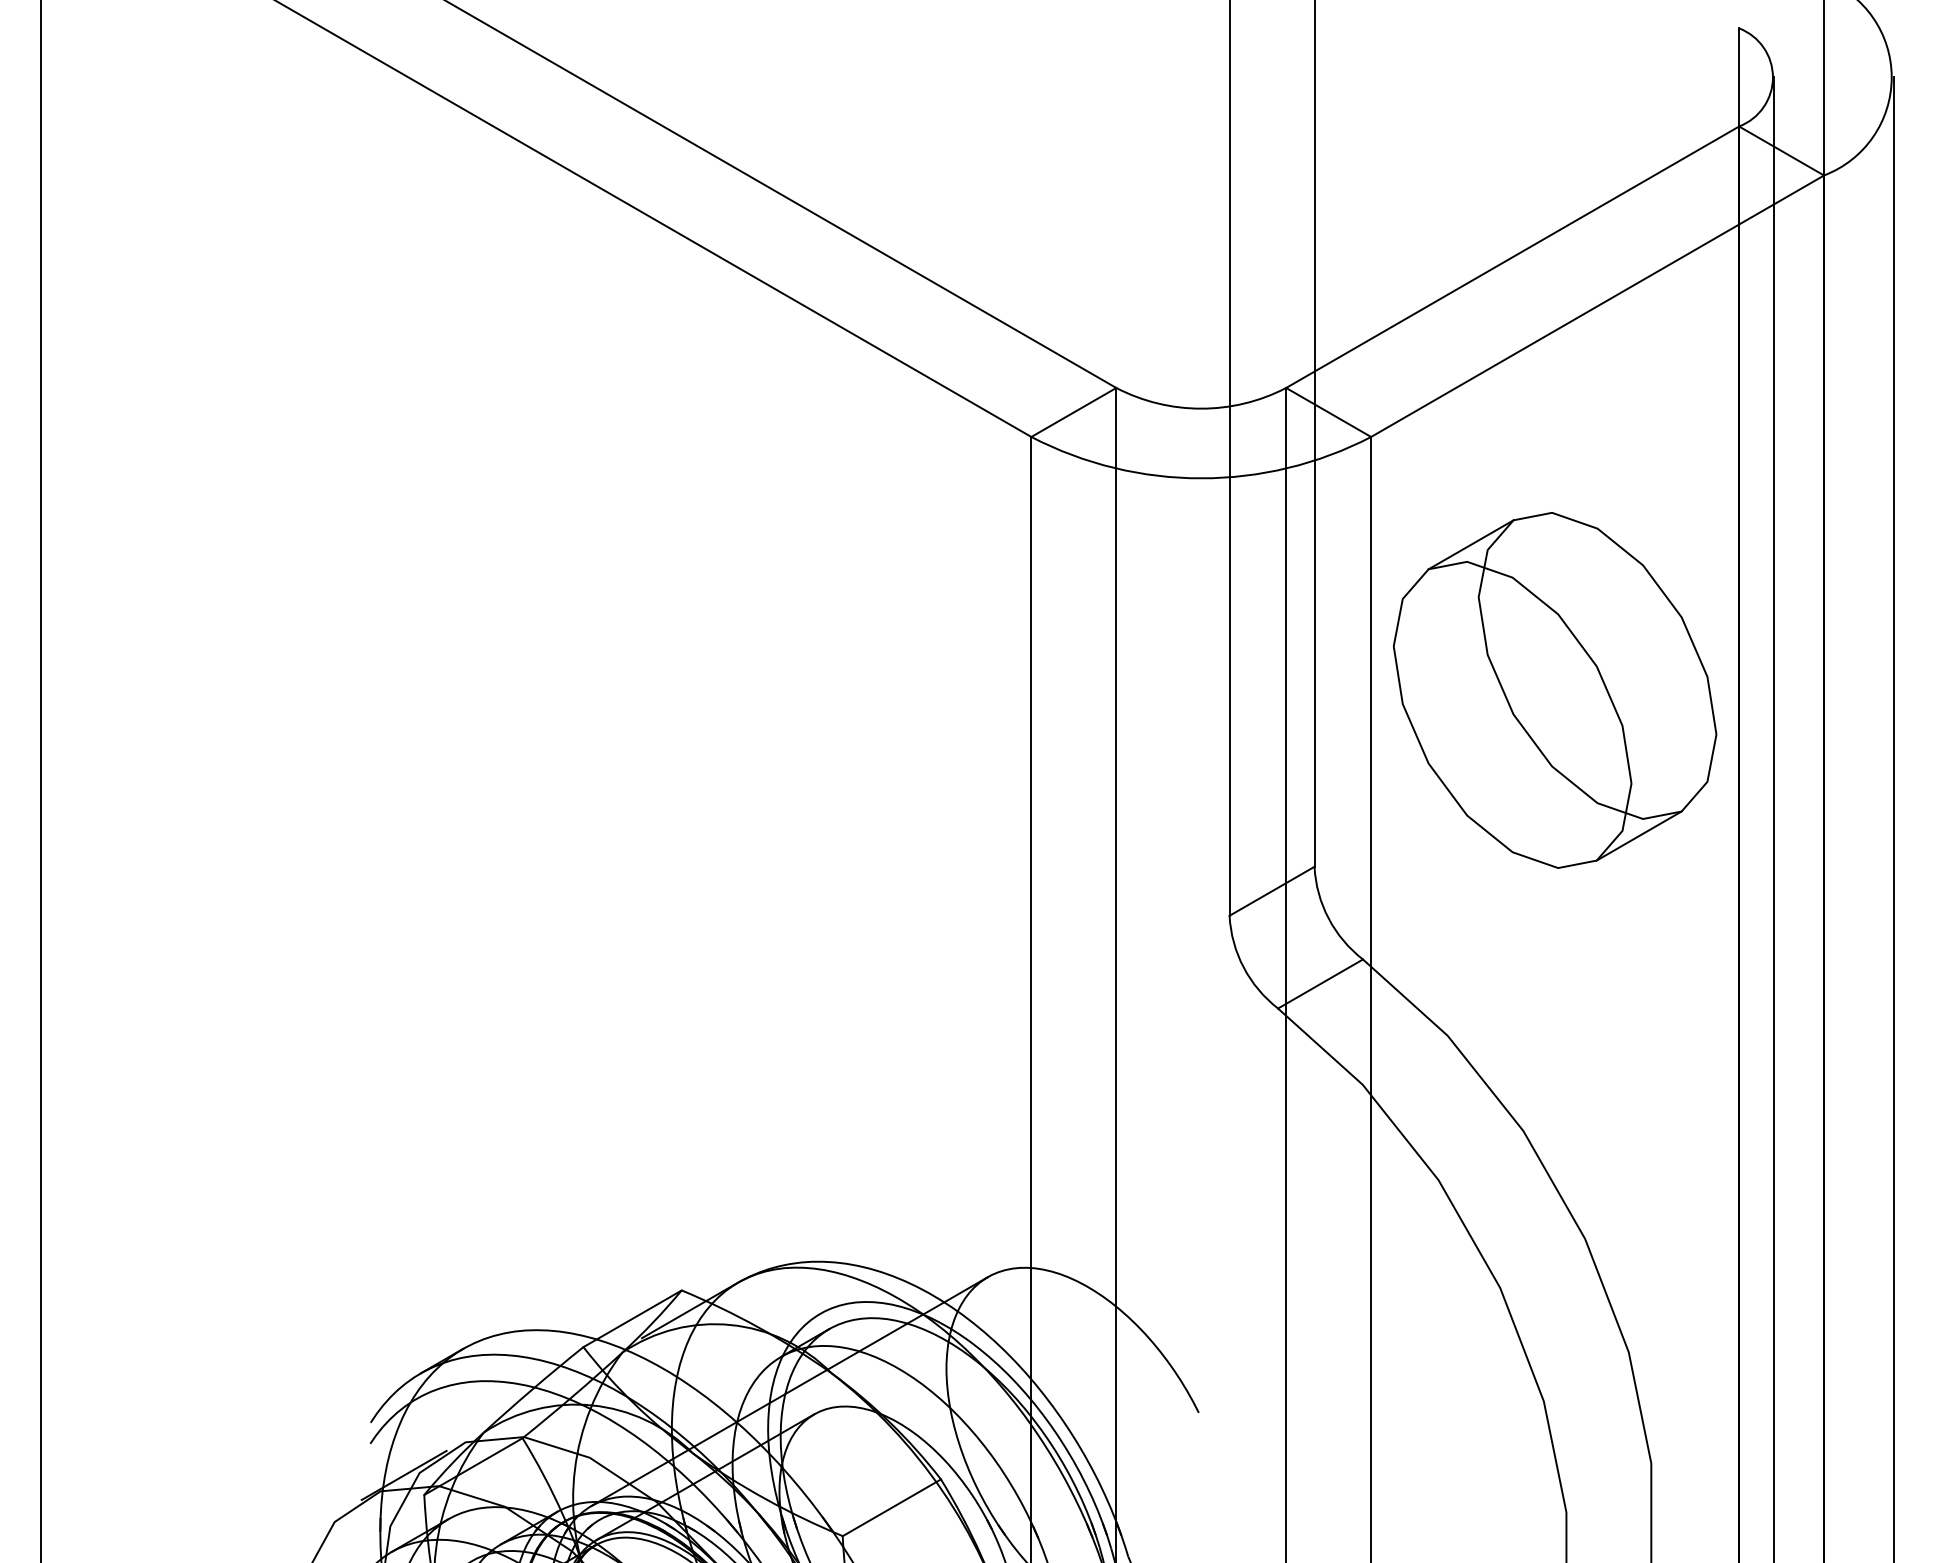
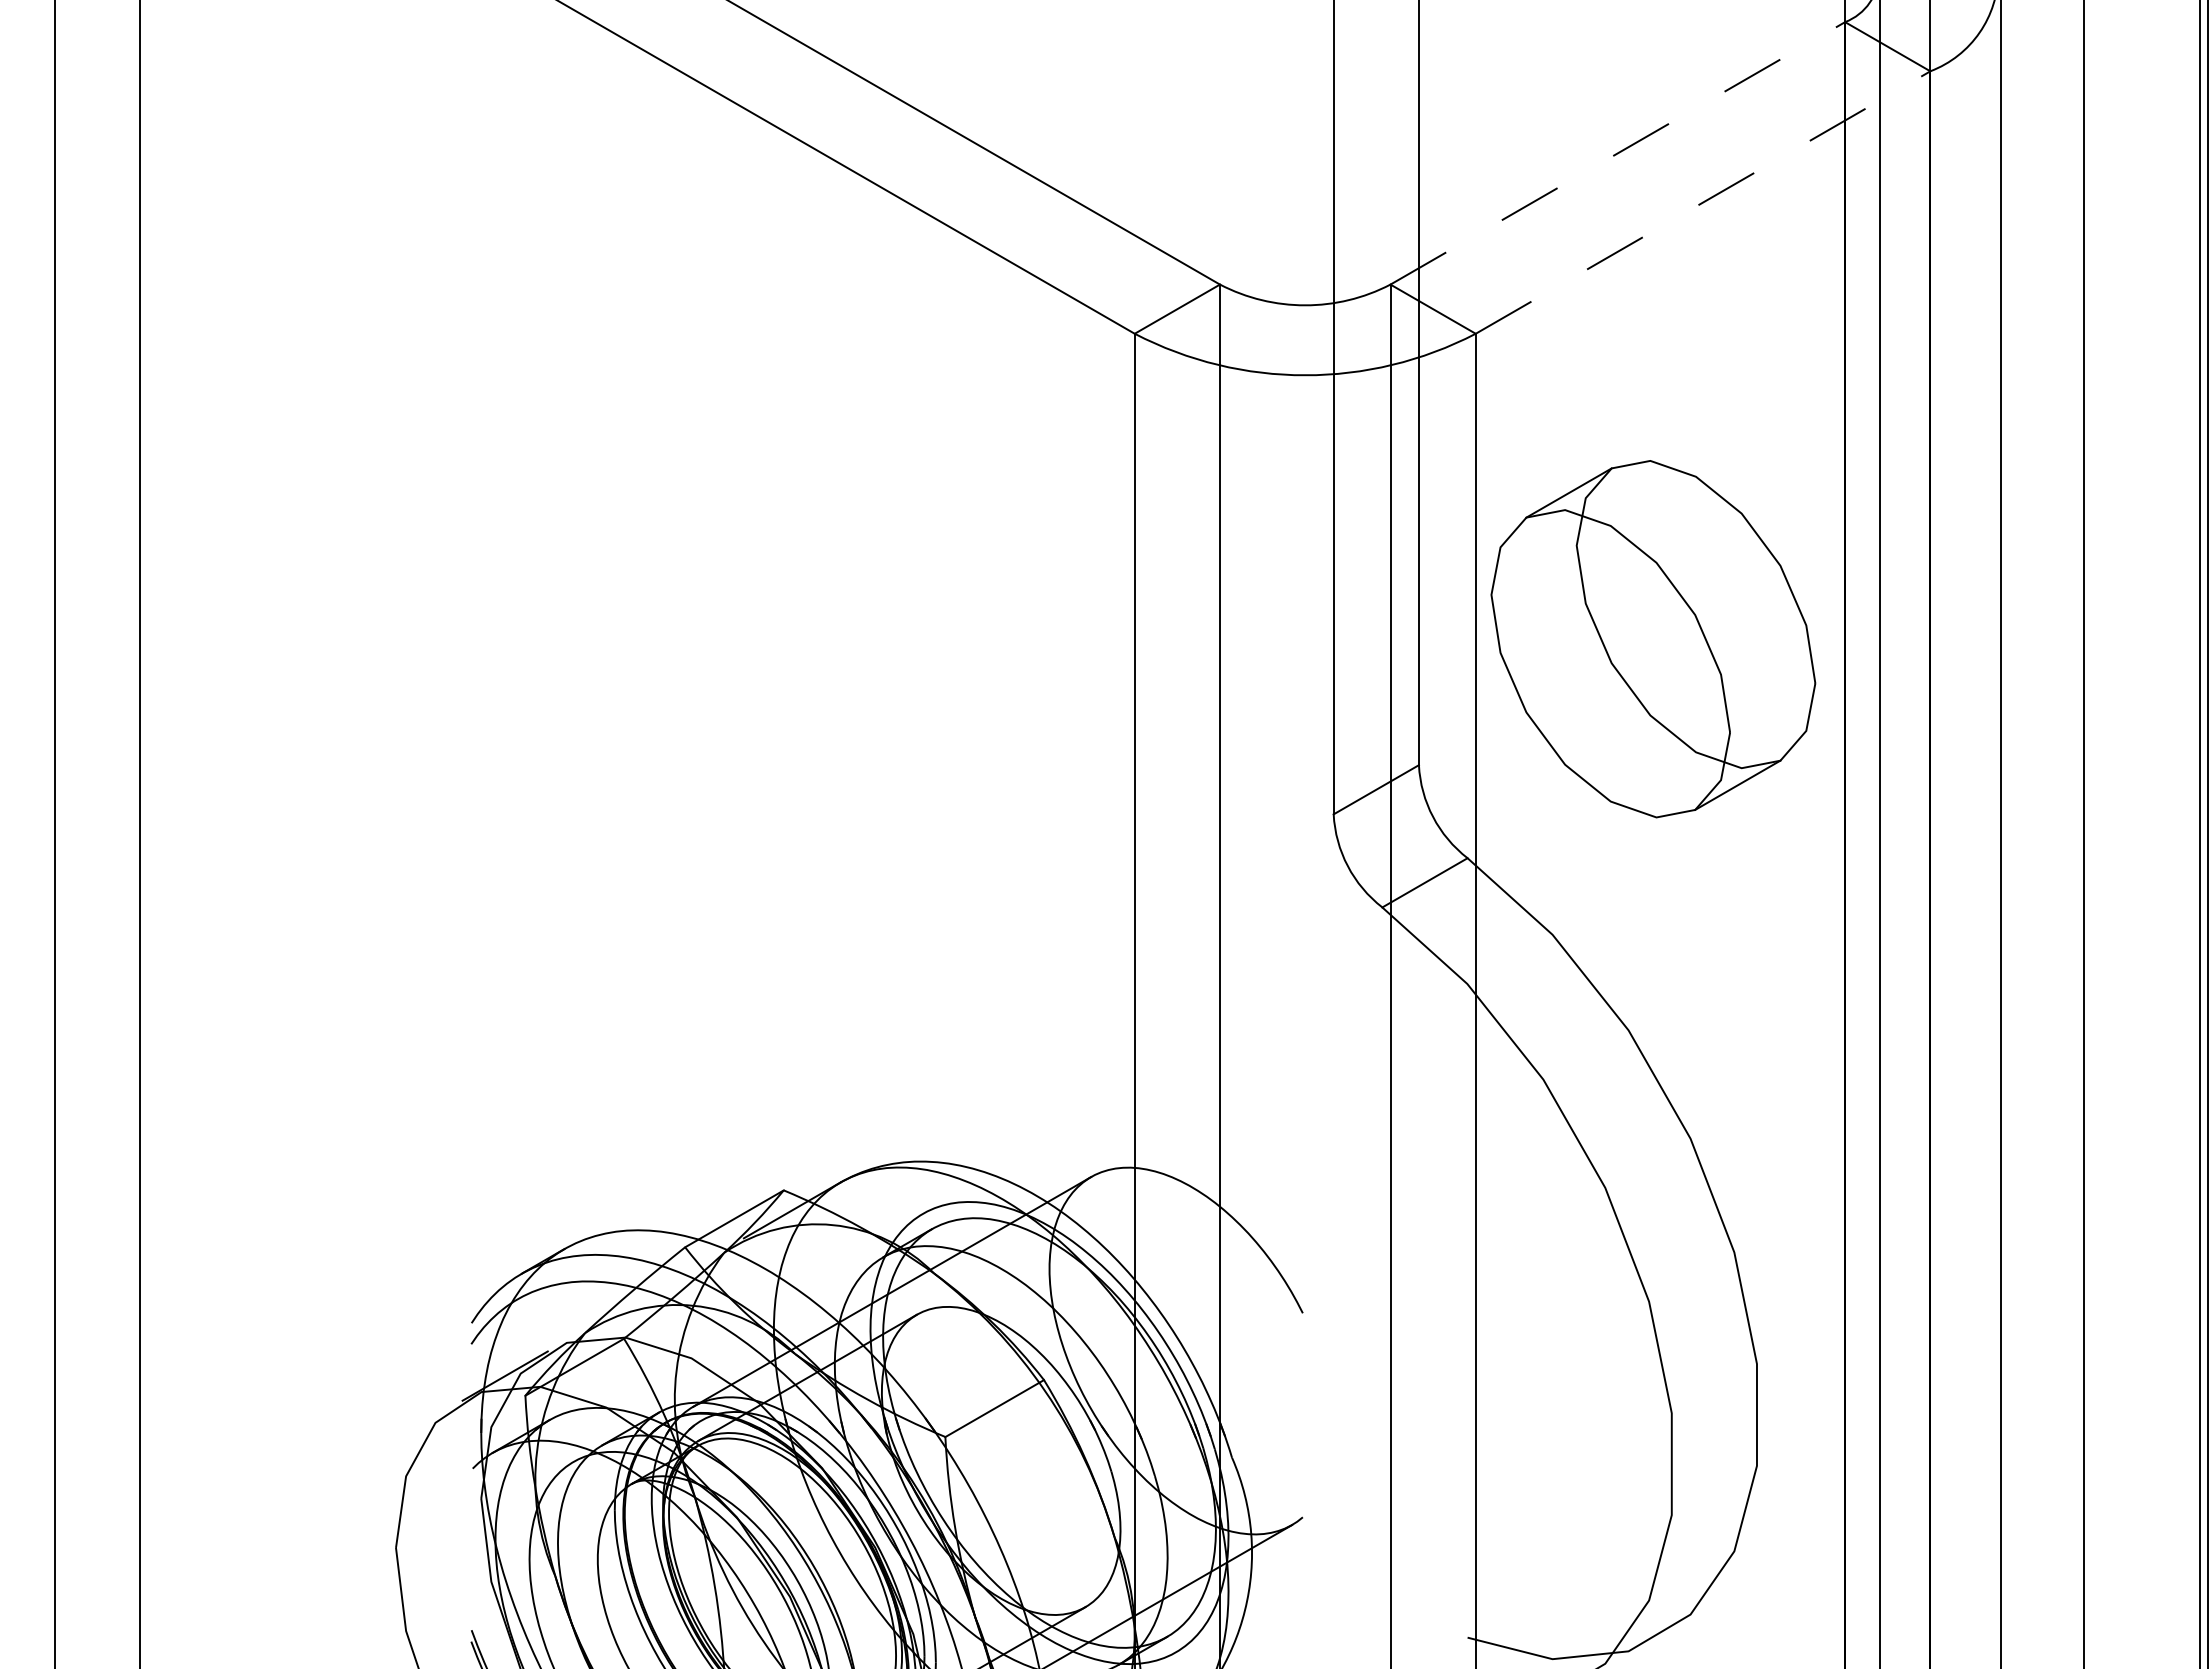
line: (1513, 257) -> (1618, 153), solid -> dashed
line: (1598, 306) -> (1703, 202), solid -> dashed
part: (1555, 690) -> (1653, 639), moved

